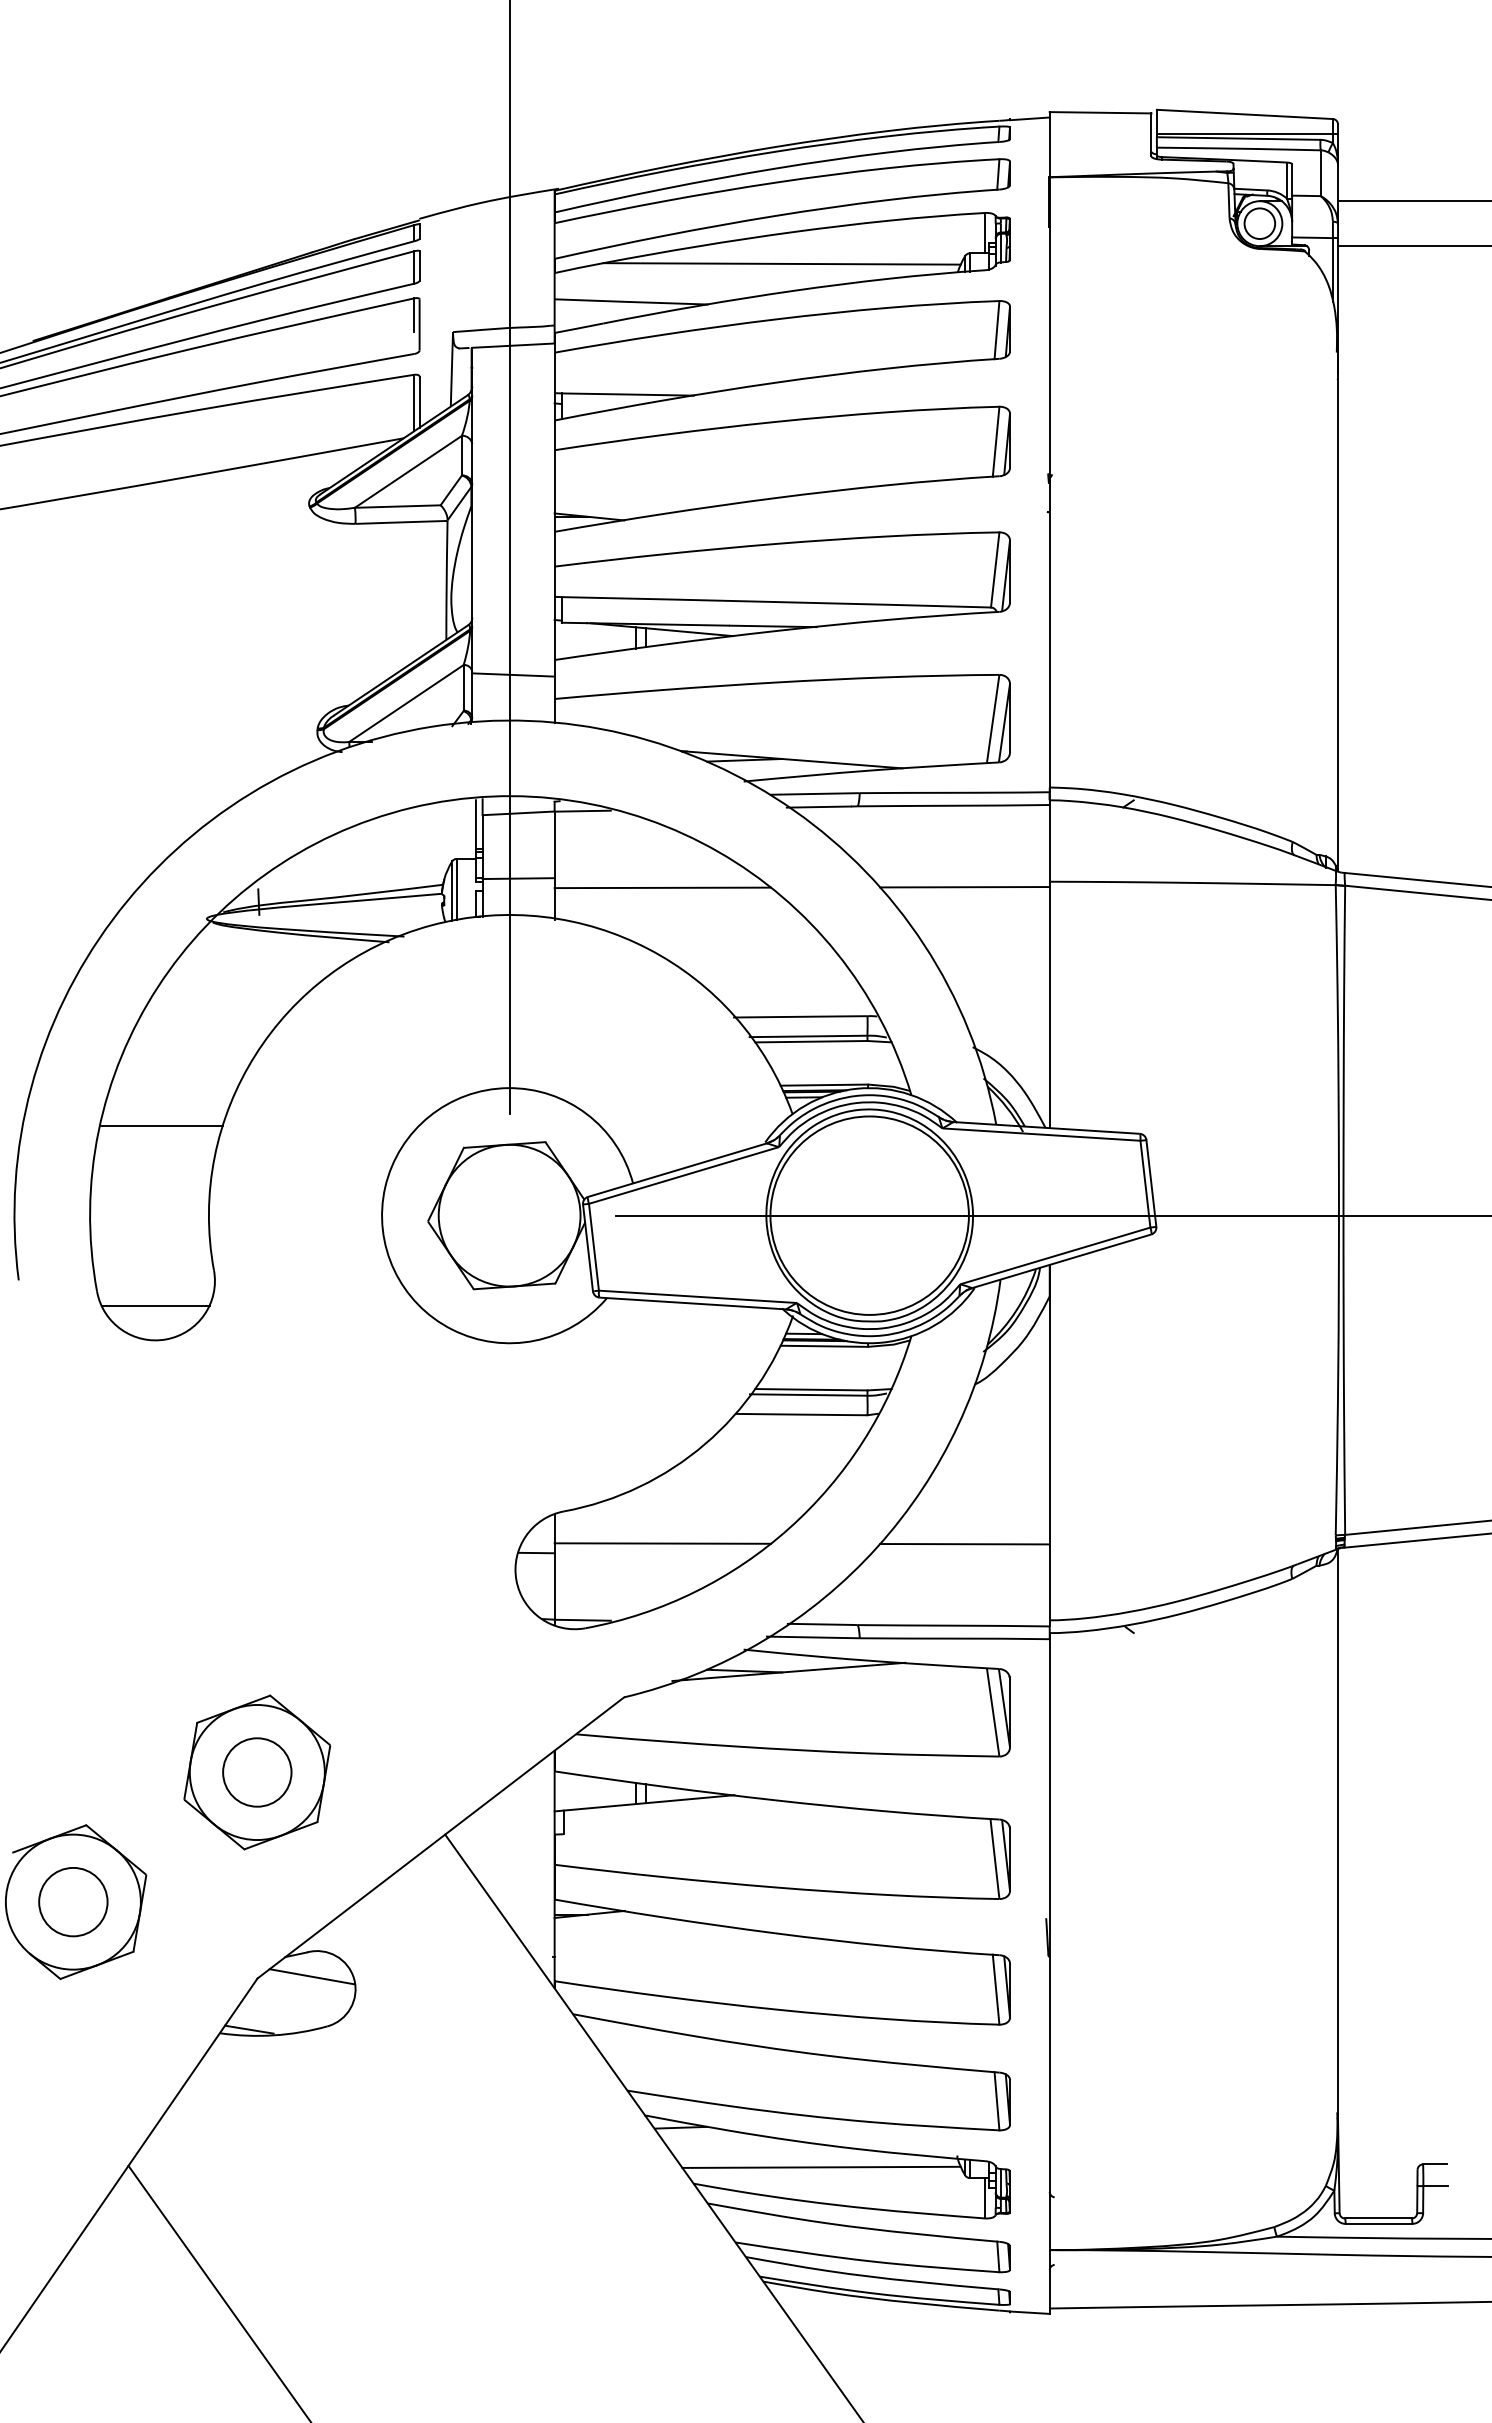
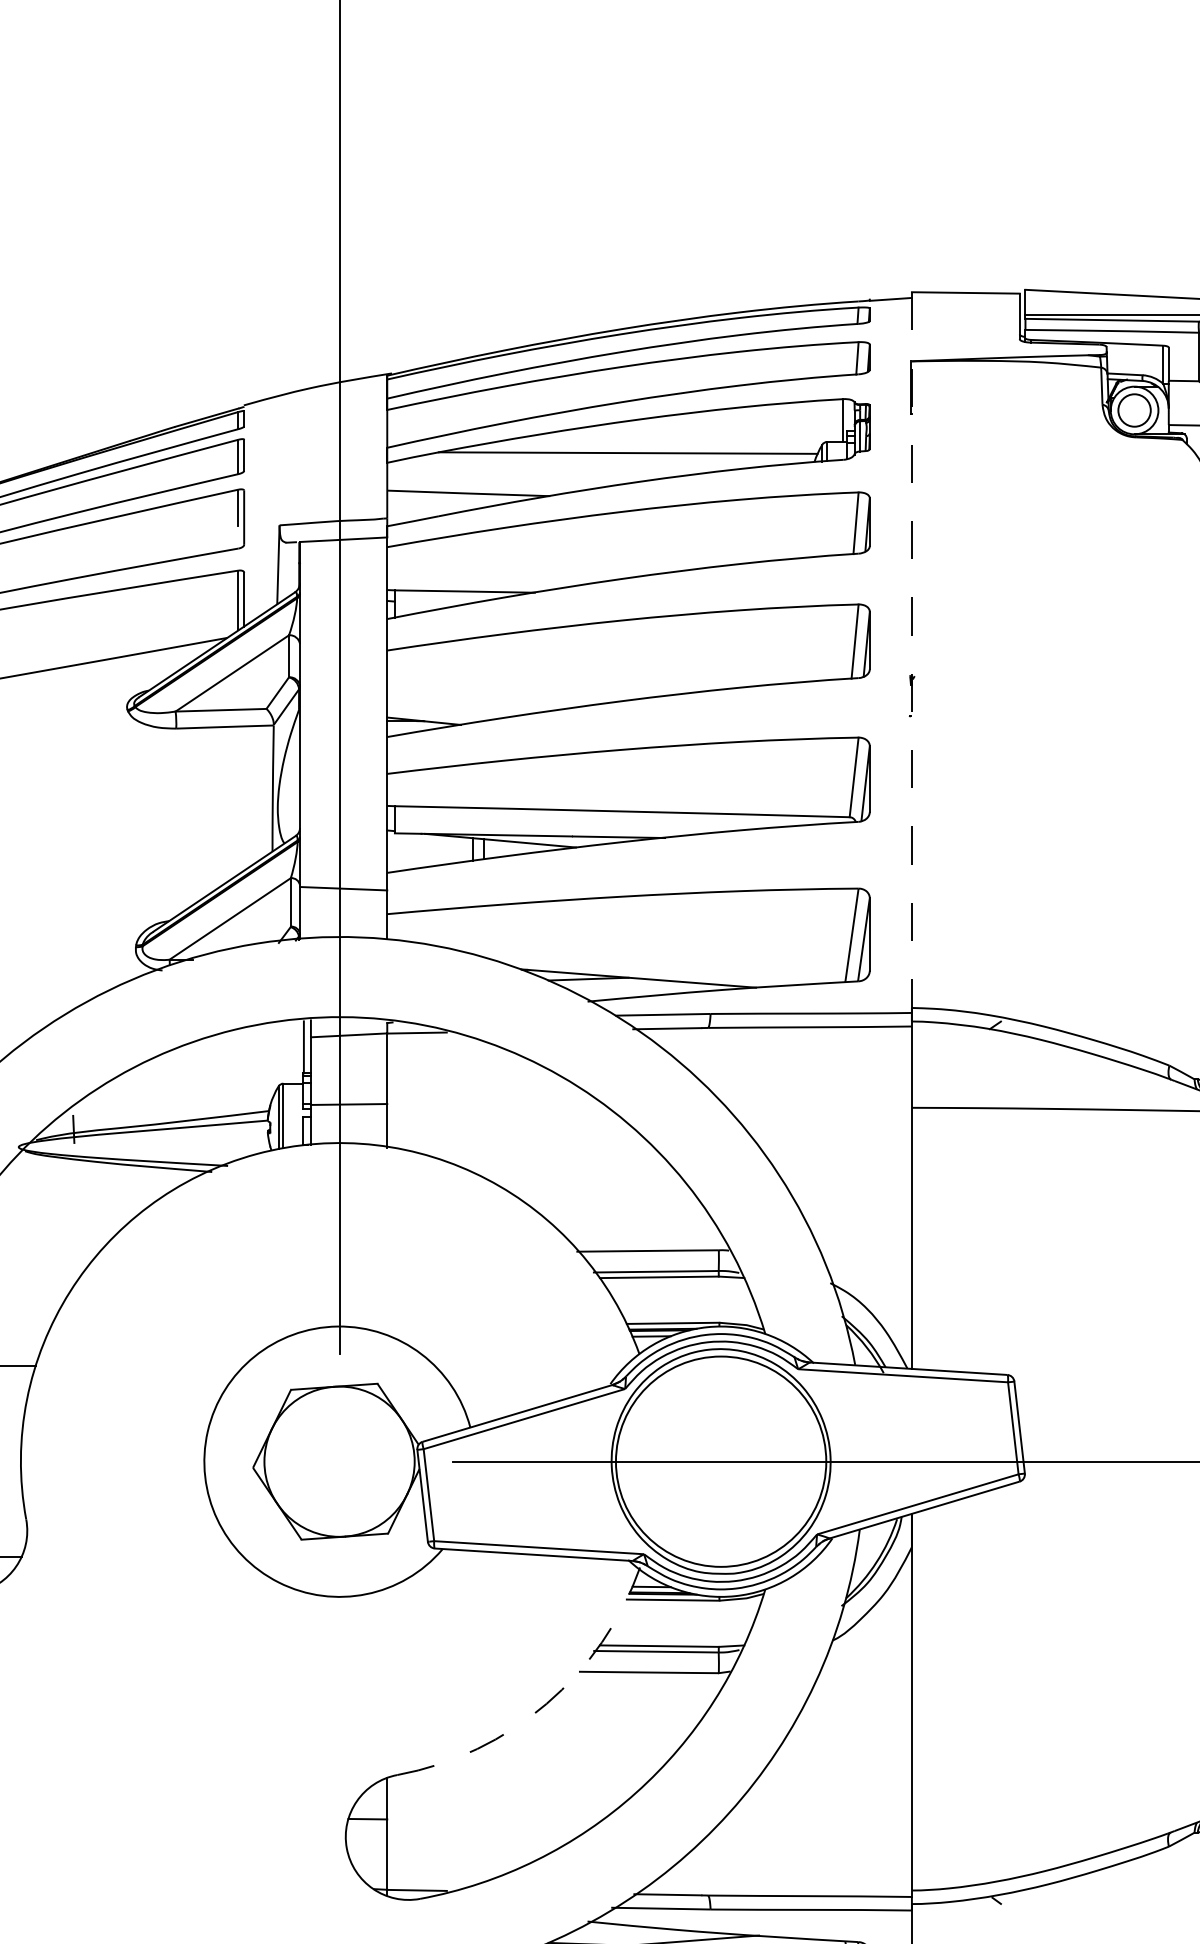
line: (1049, 452) -> (911, 652), solid -> dashed
line: (662, 887) -> (501, 1113), removed
line: (964, 887) -> (821, 1113), removed
arc: (705, 1444) -> (547, 1704), solid -> dashed
line: (662, 1543) -> (501, 1809), removed
line: (964, 1544) -> (821, 1810), removed

